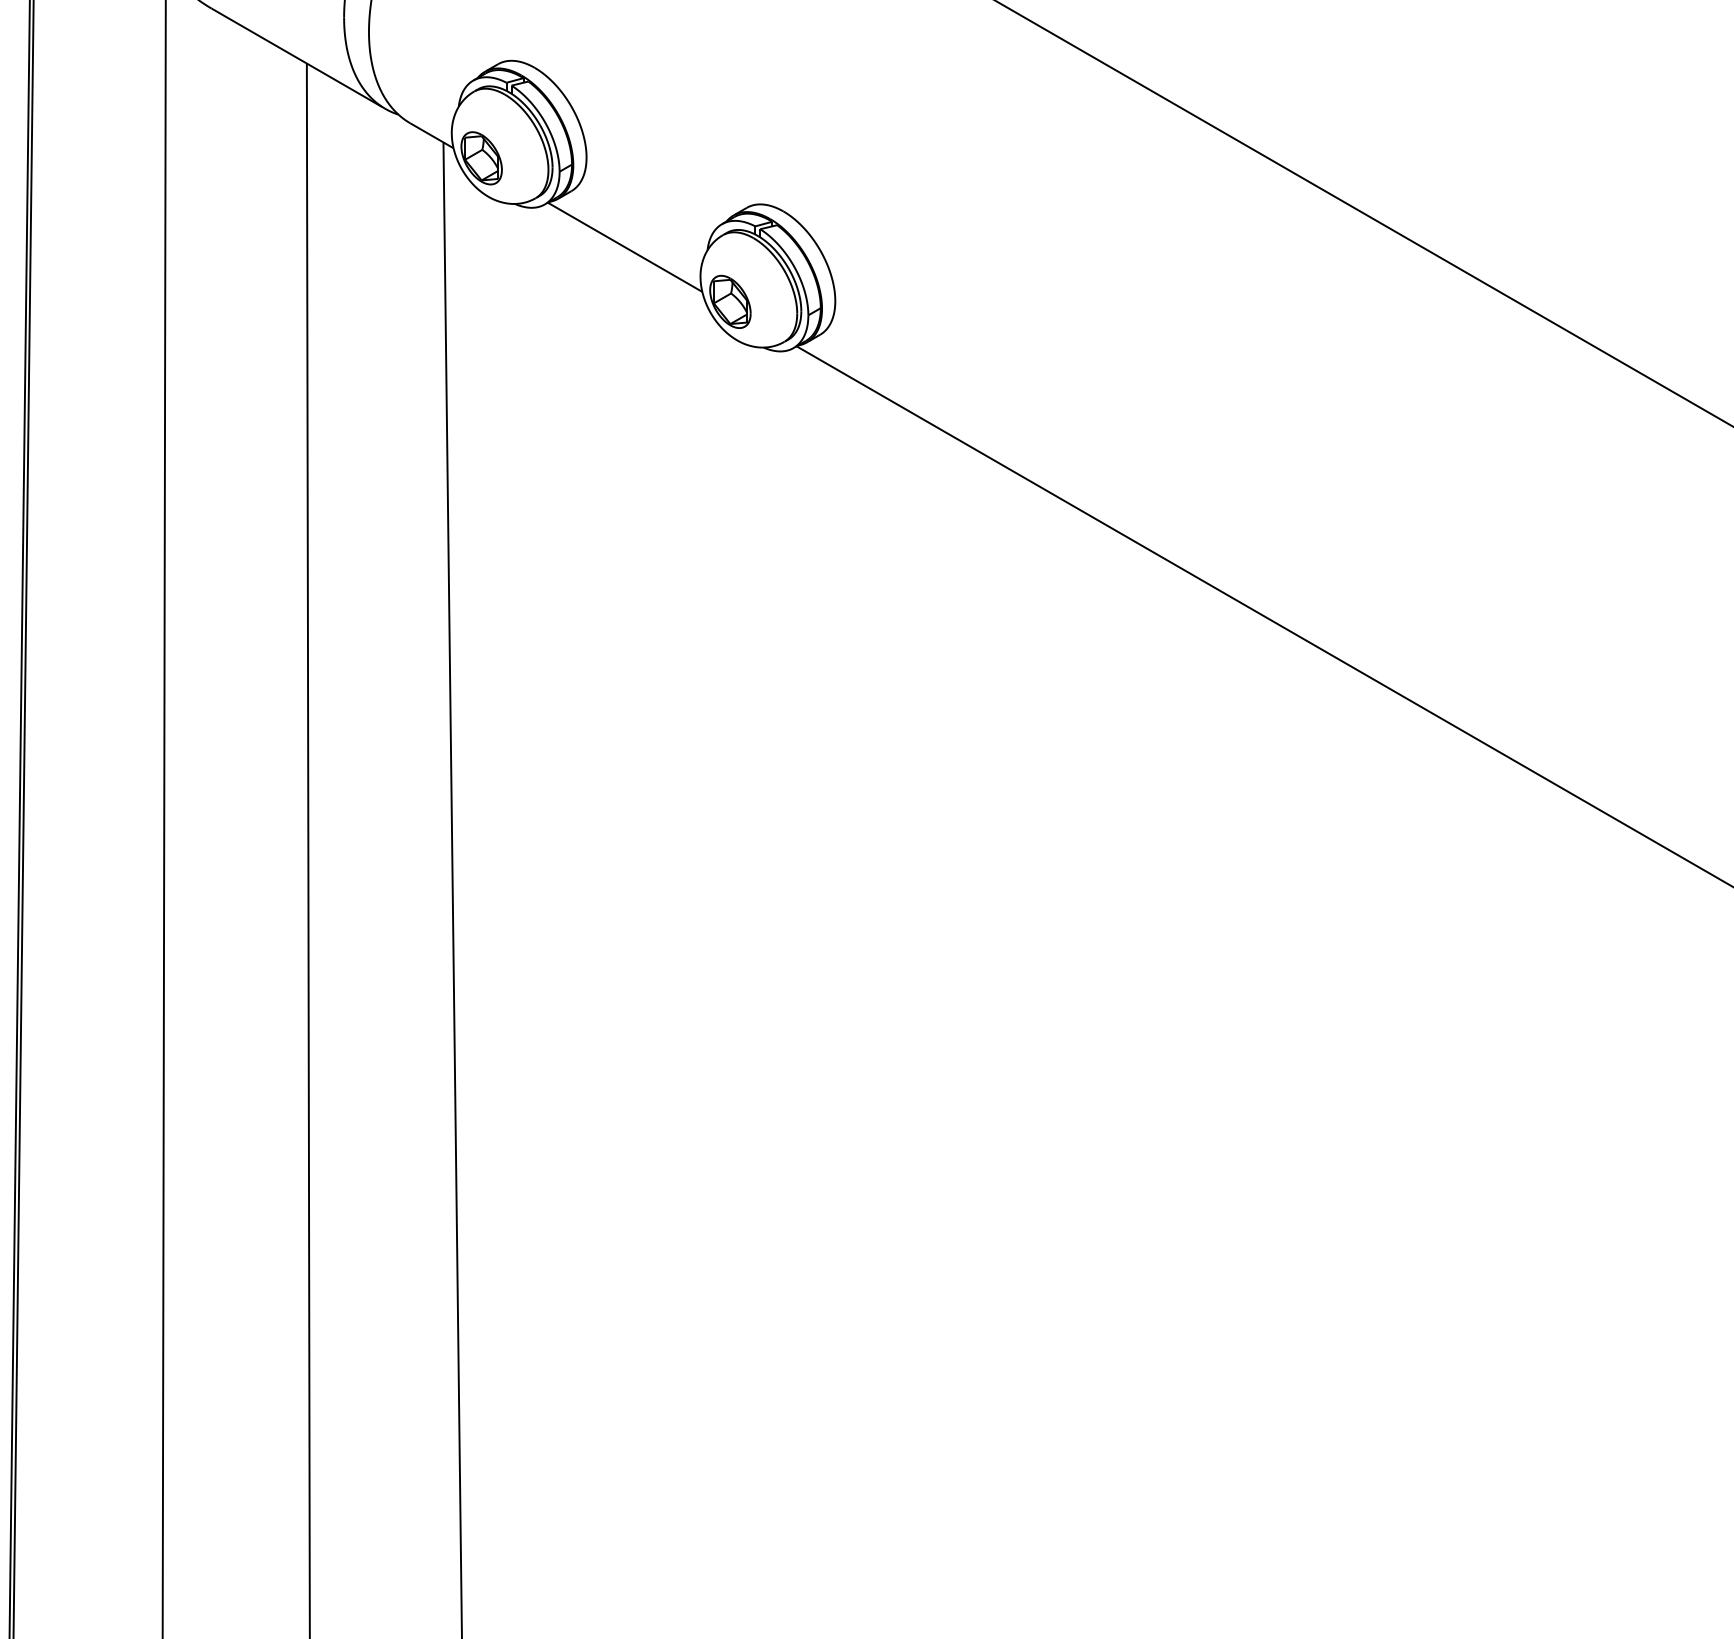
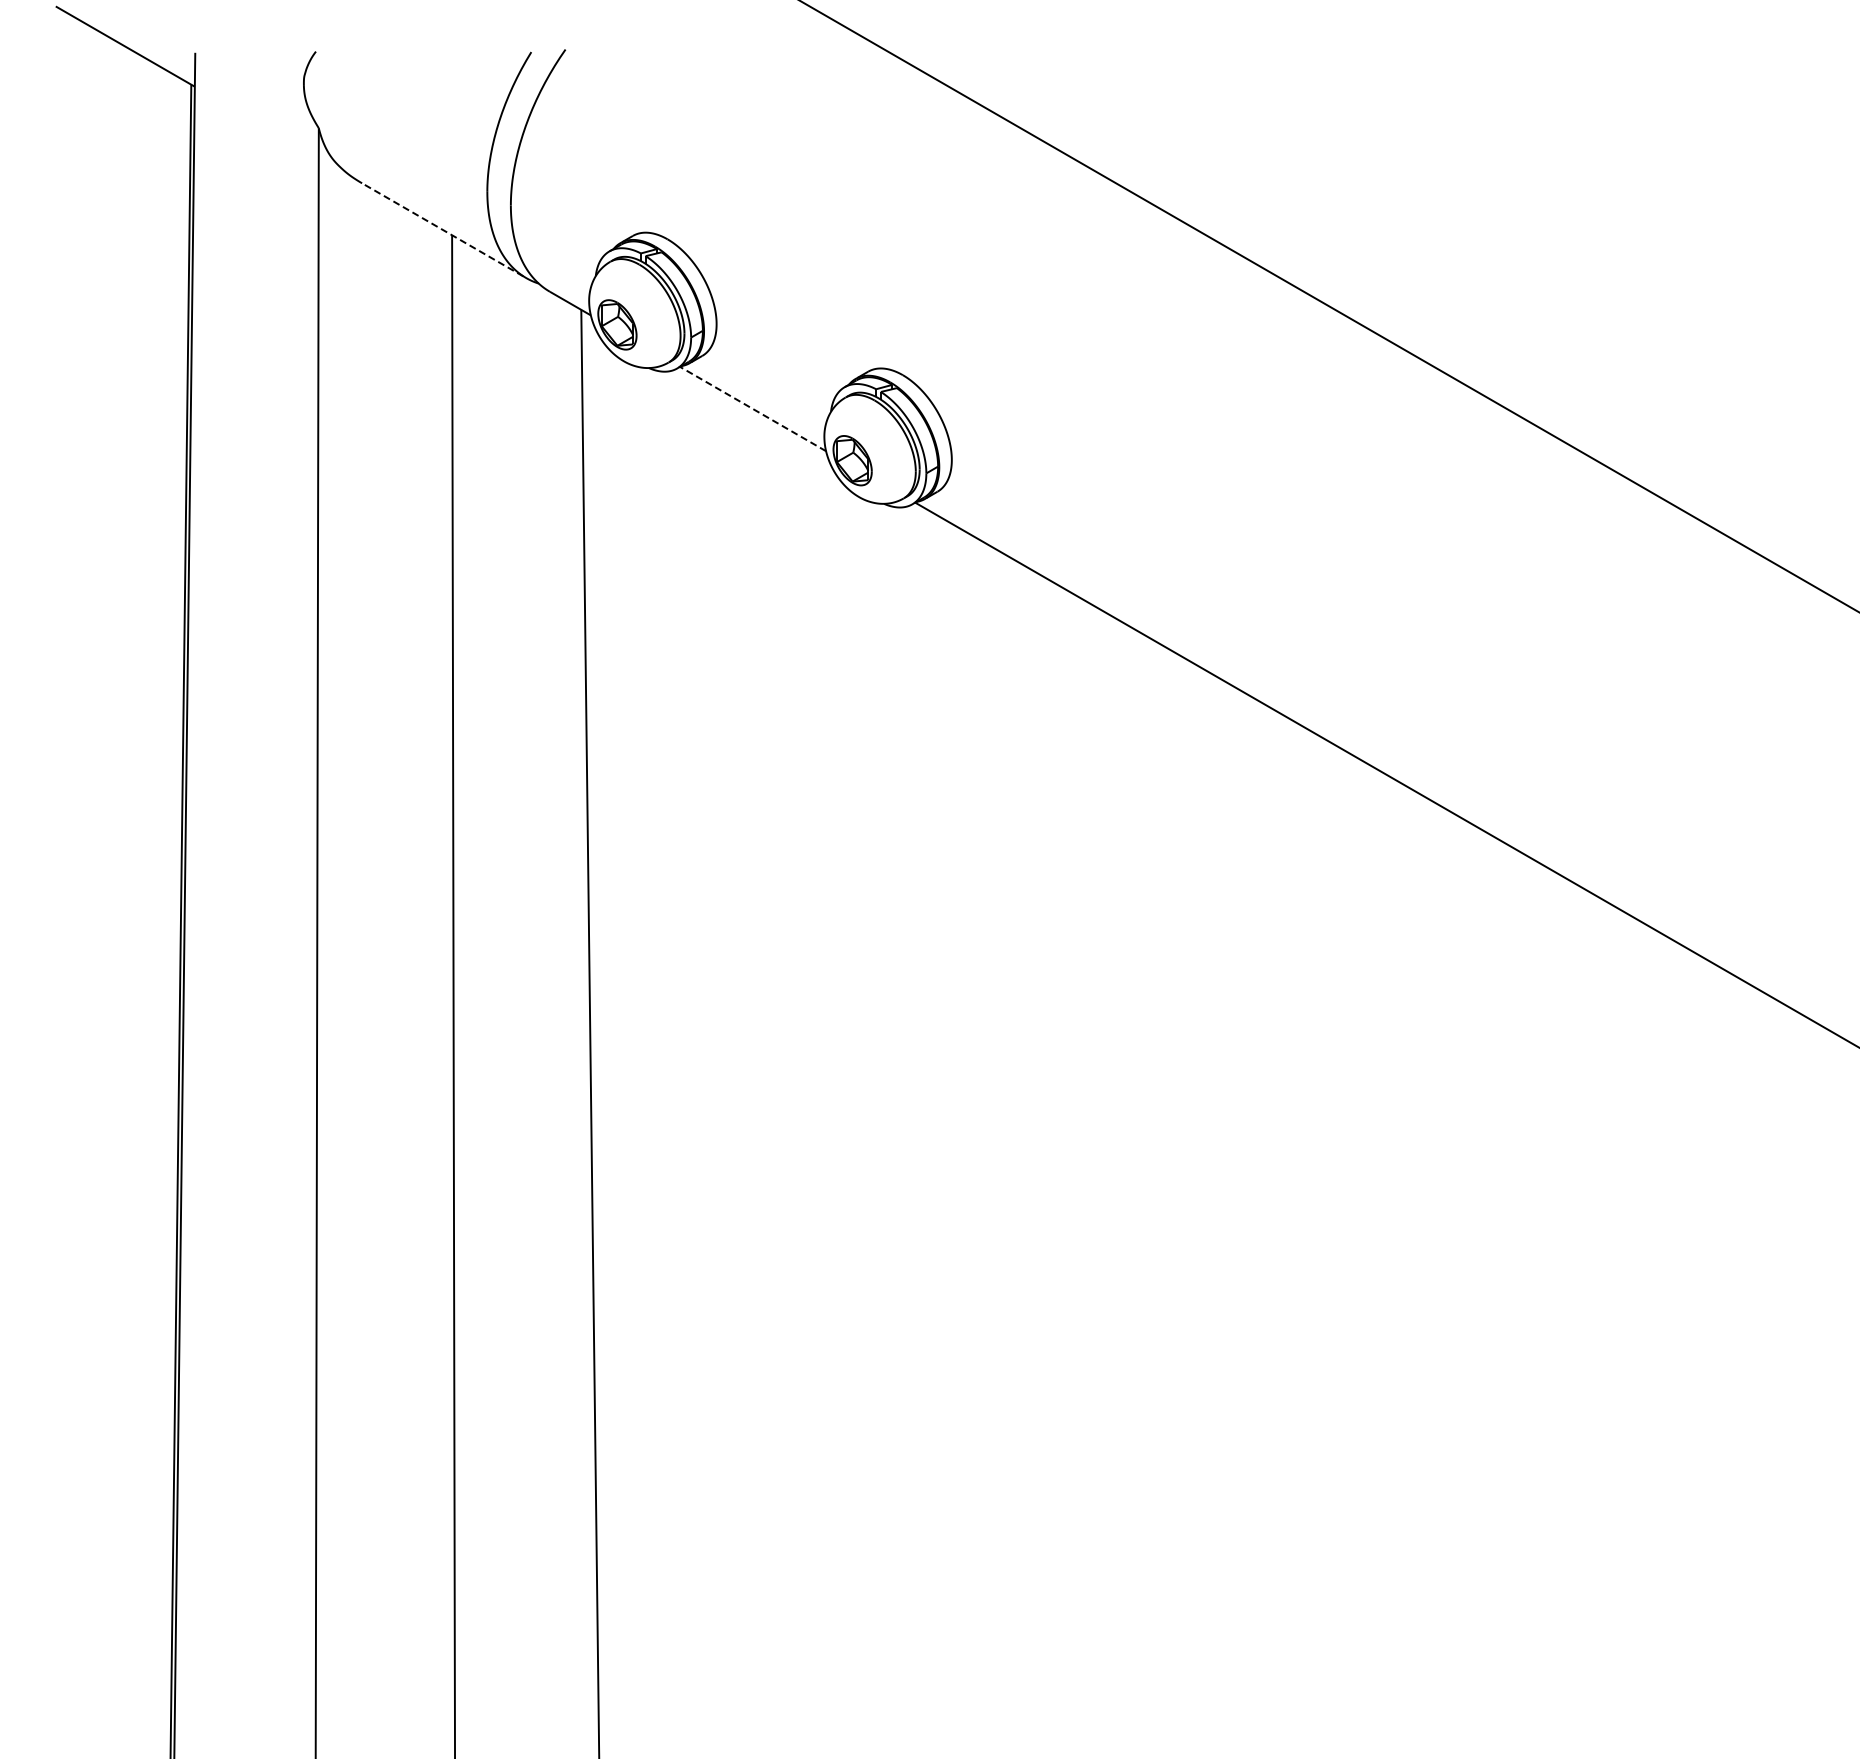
line: (296, 57) -> (442, 229), solid -> dashed
line: (624, 246) -> (752, 408), solid -> dashed

